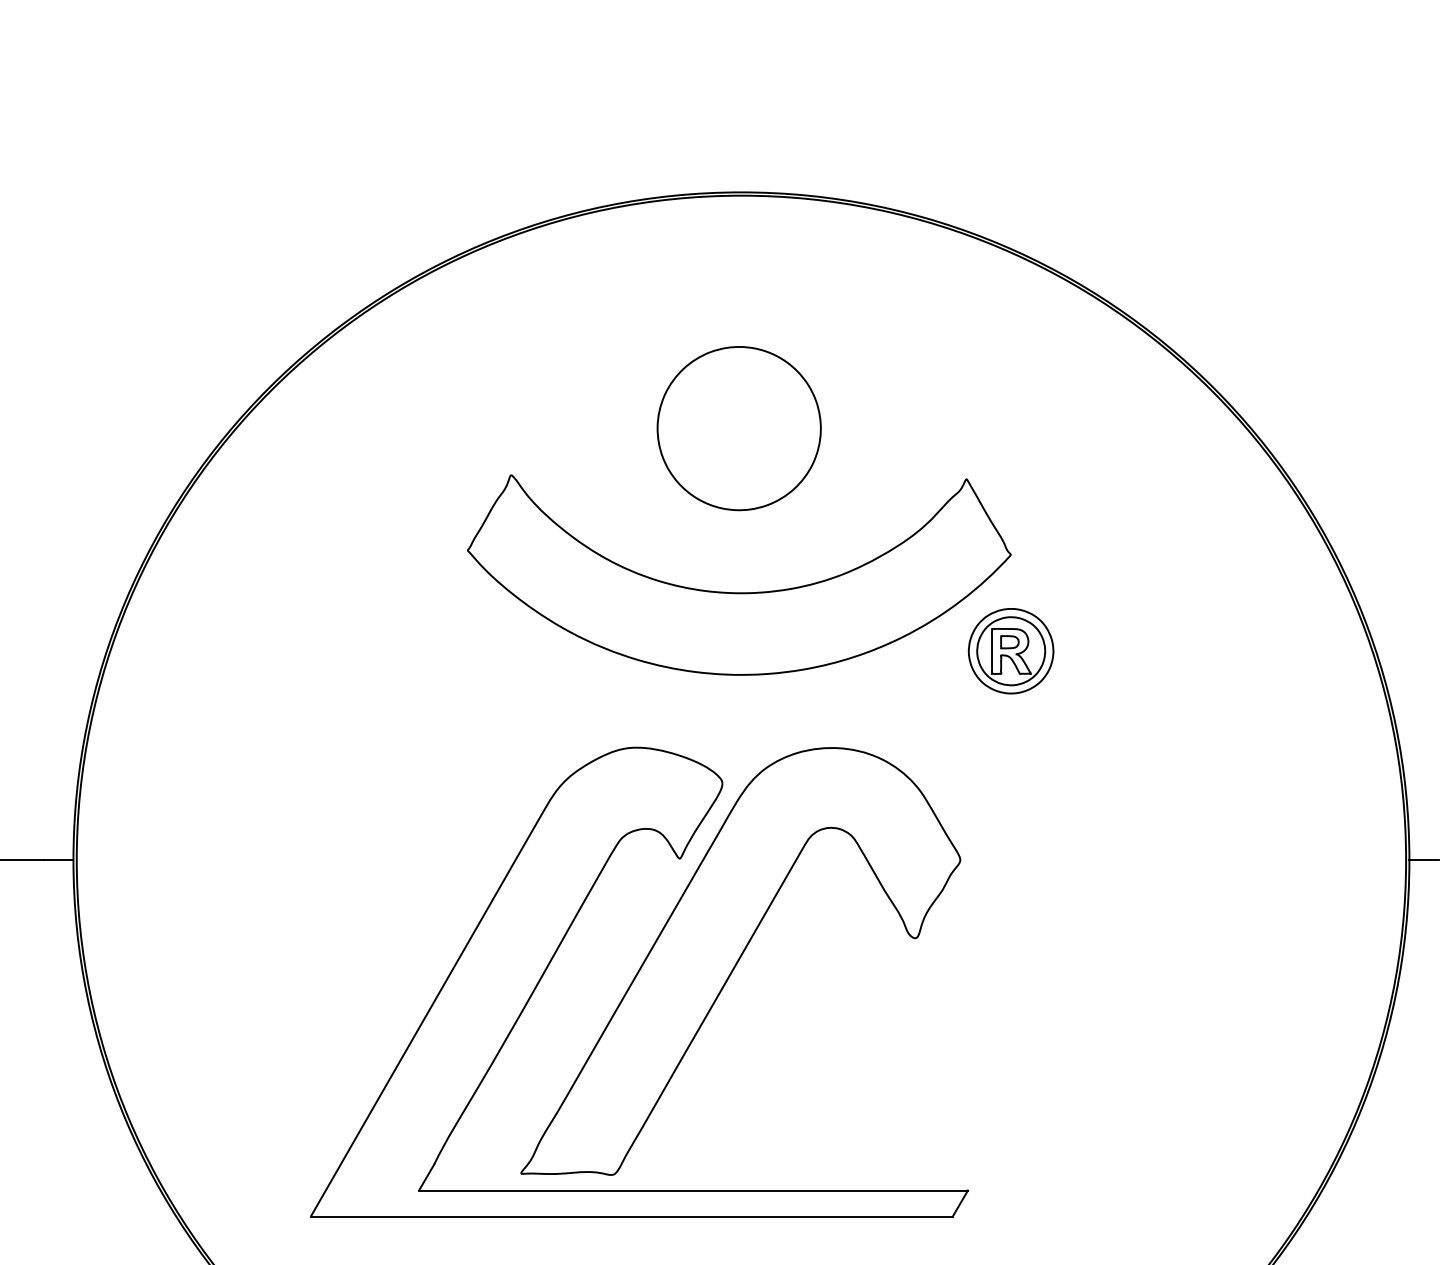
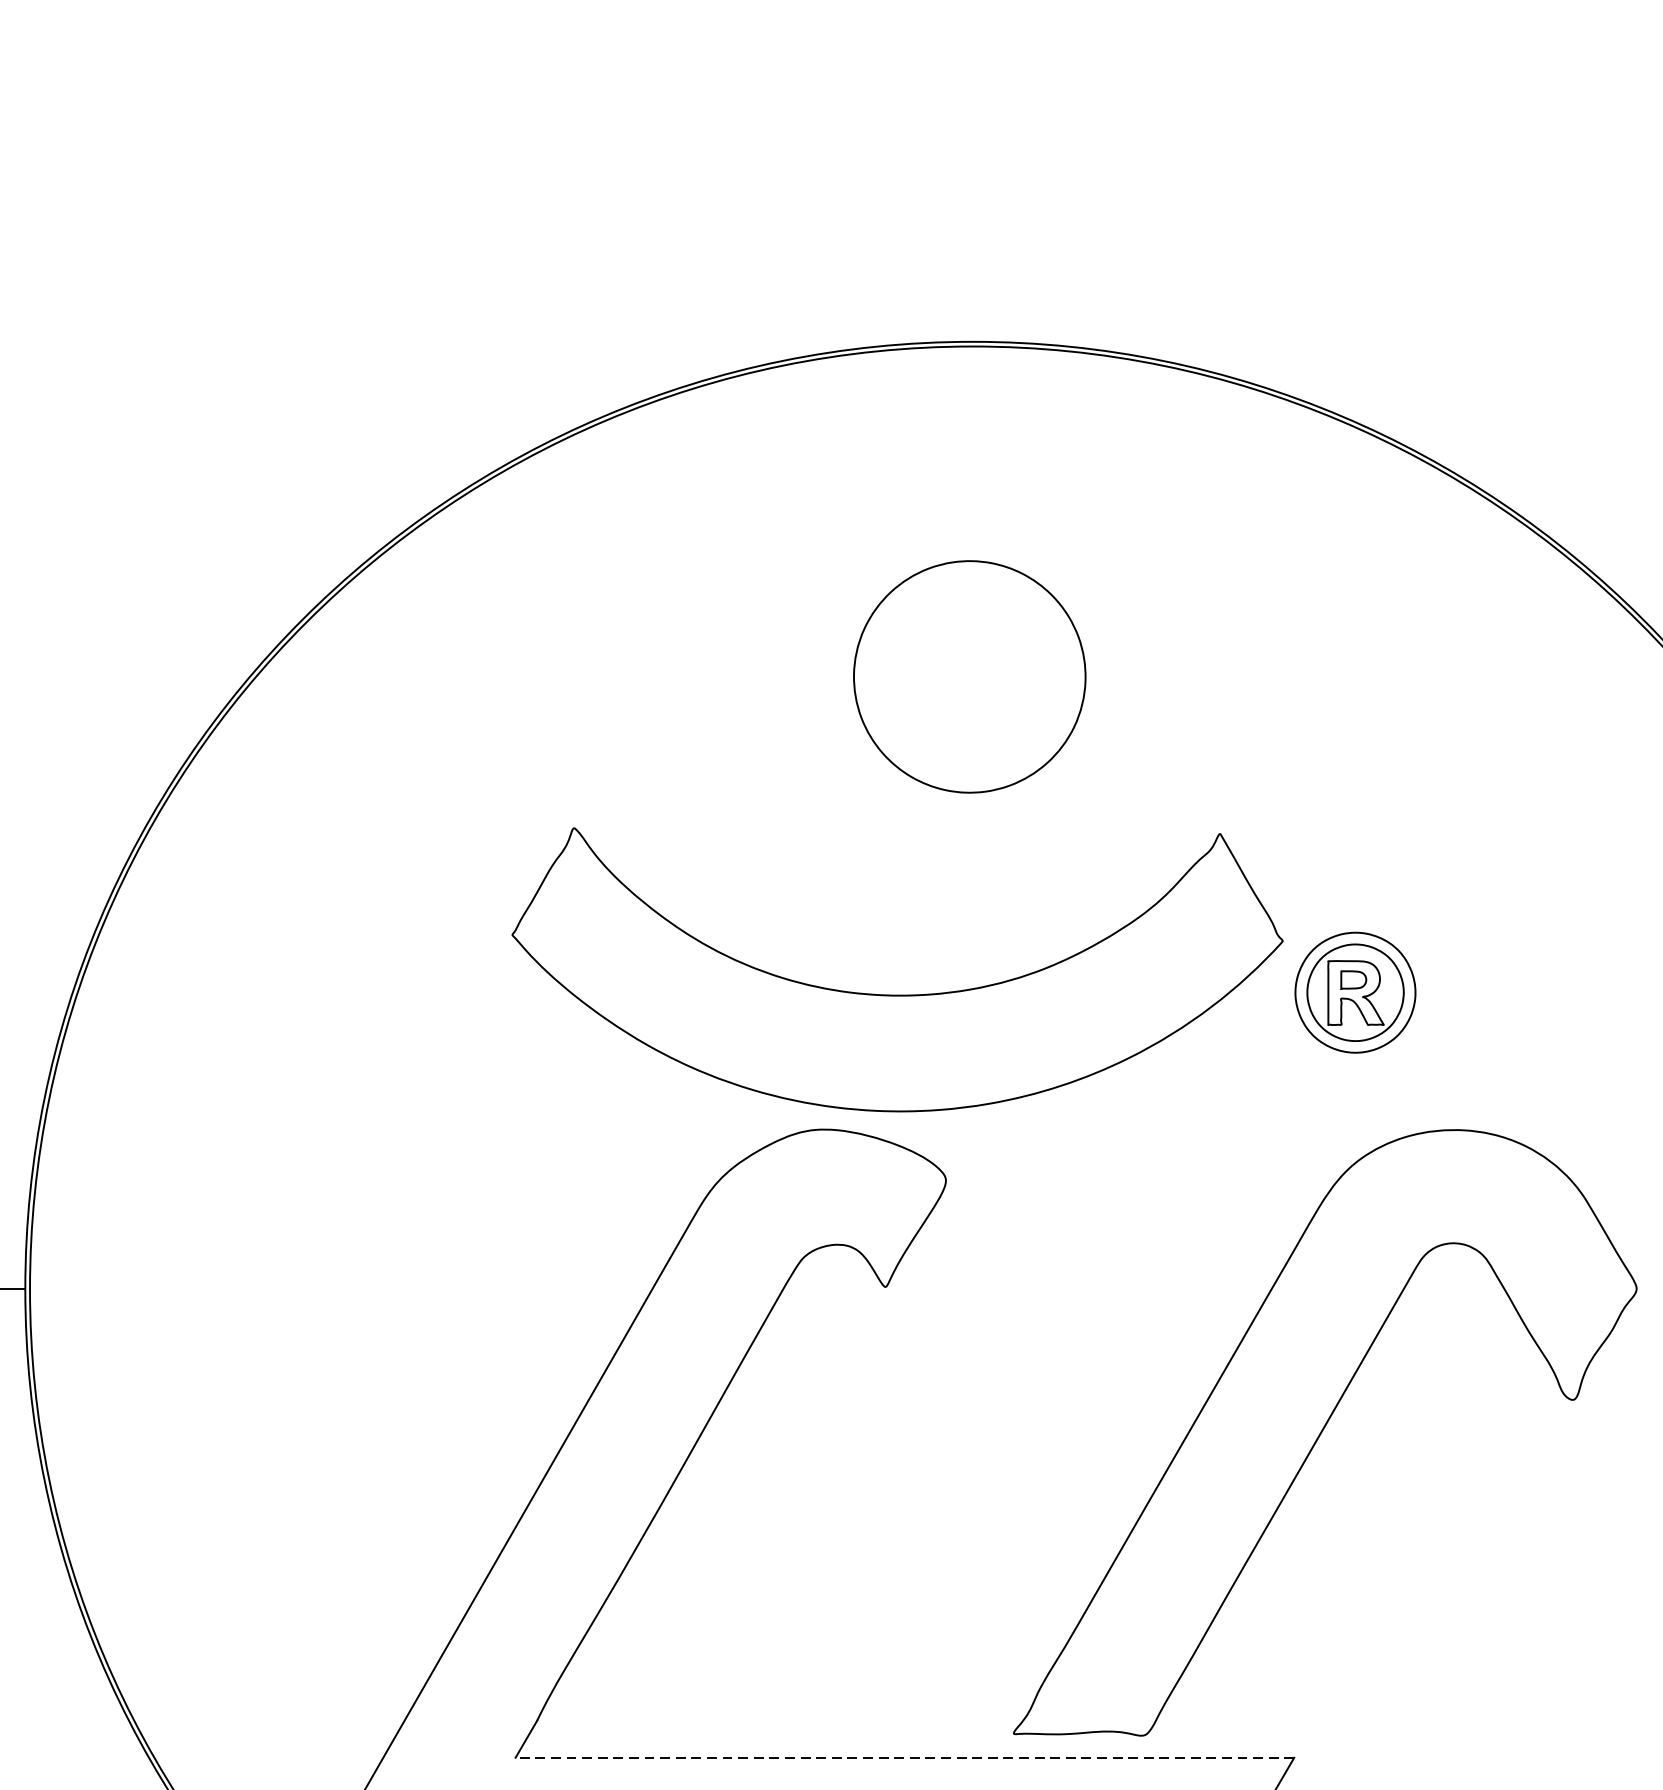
part: (739, 592) -> (897, 994), moved
part: (740, 961) -> (1324, 1432), moved
line: (693, 1190) -> (904, 1757), solid -> dashed

